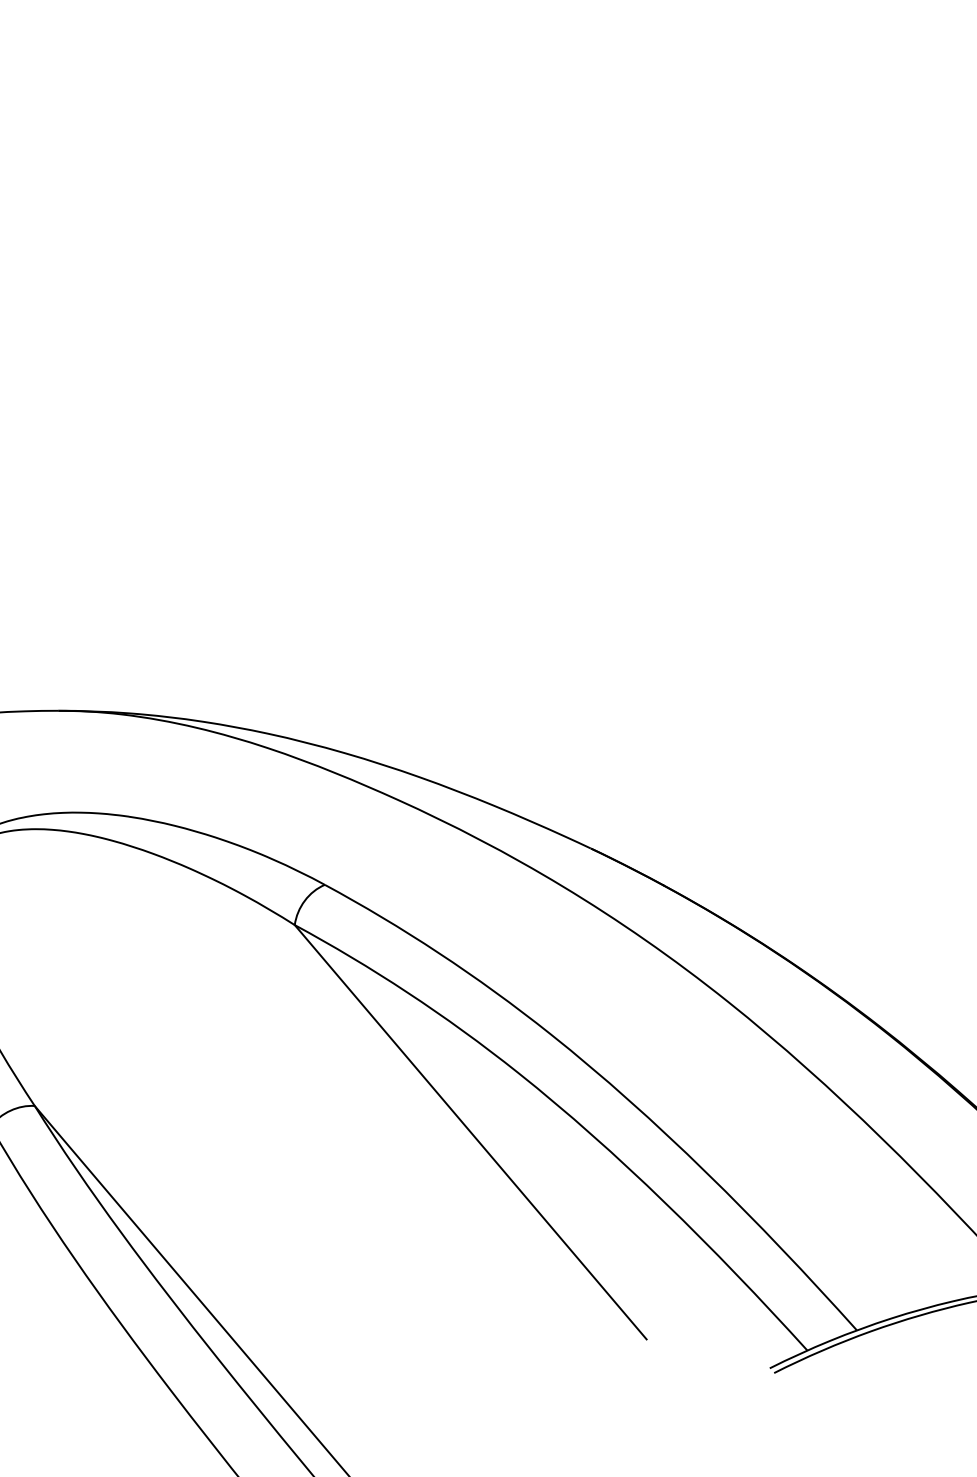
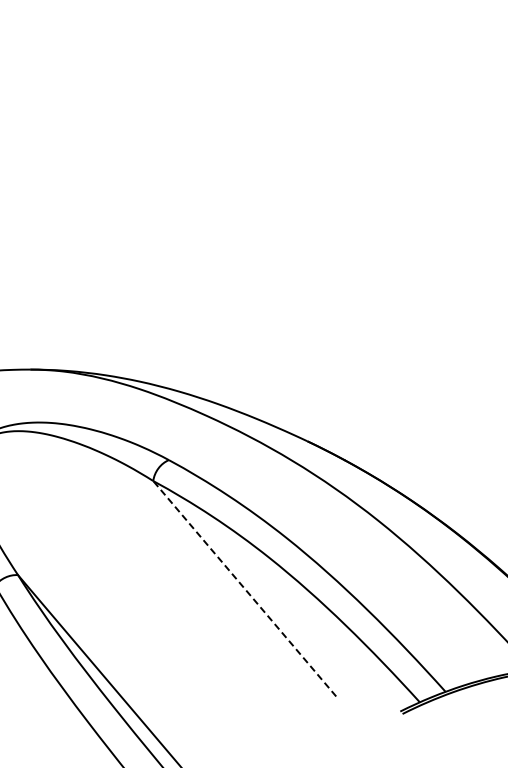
line: (470, 1131) -> (244, 588), solid -> dashed

